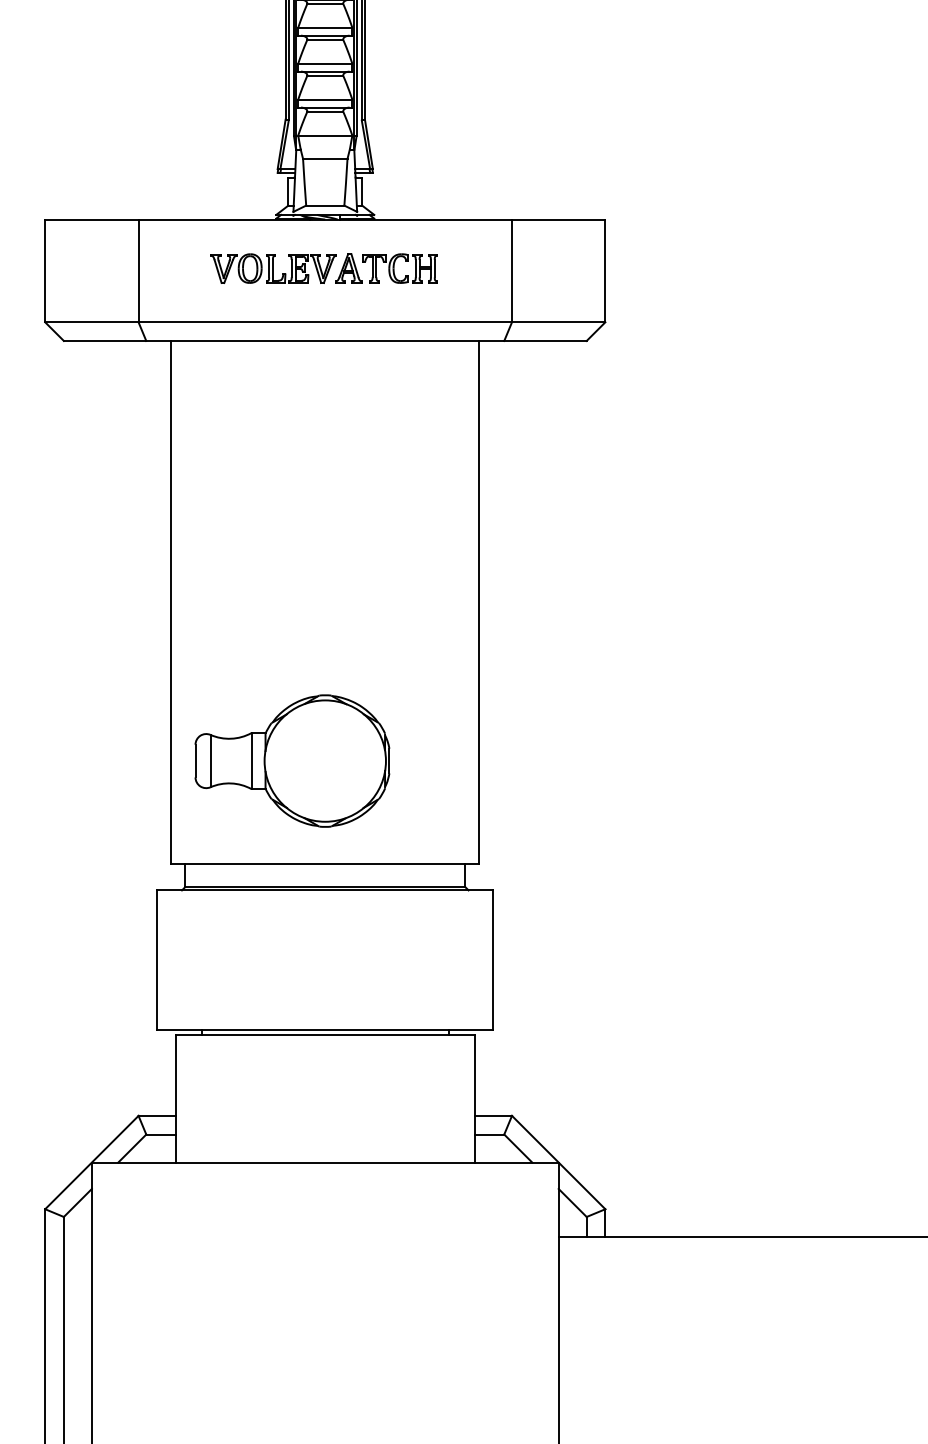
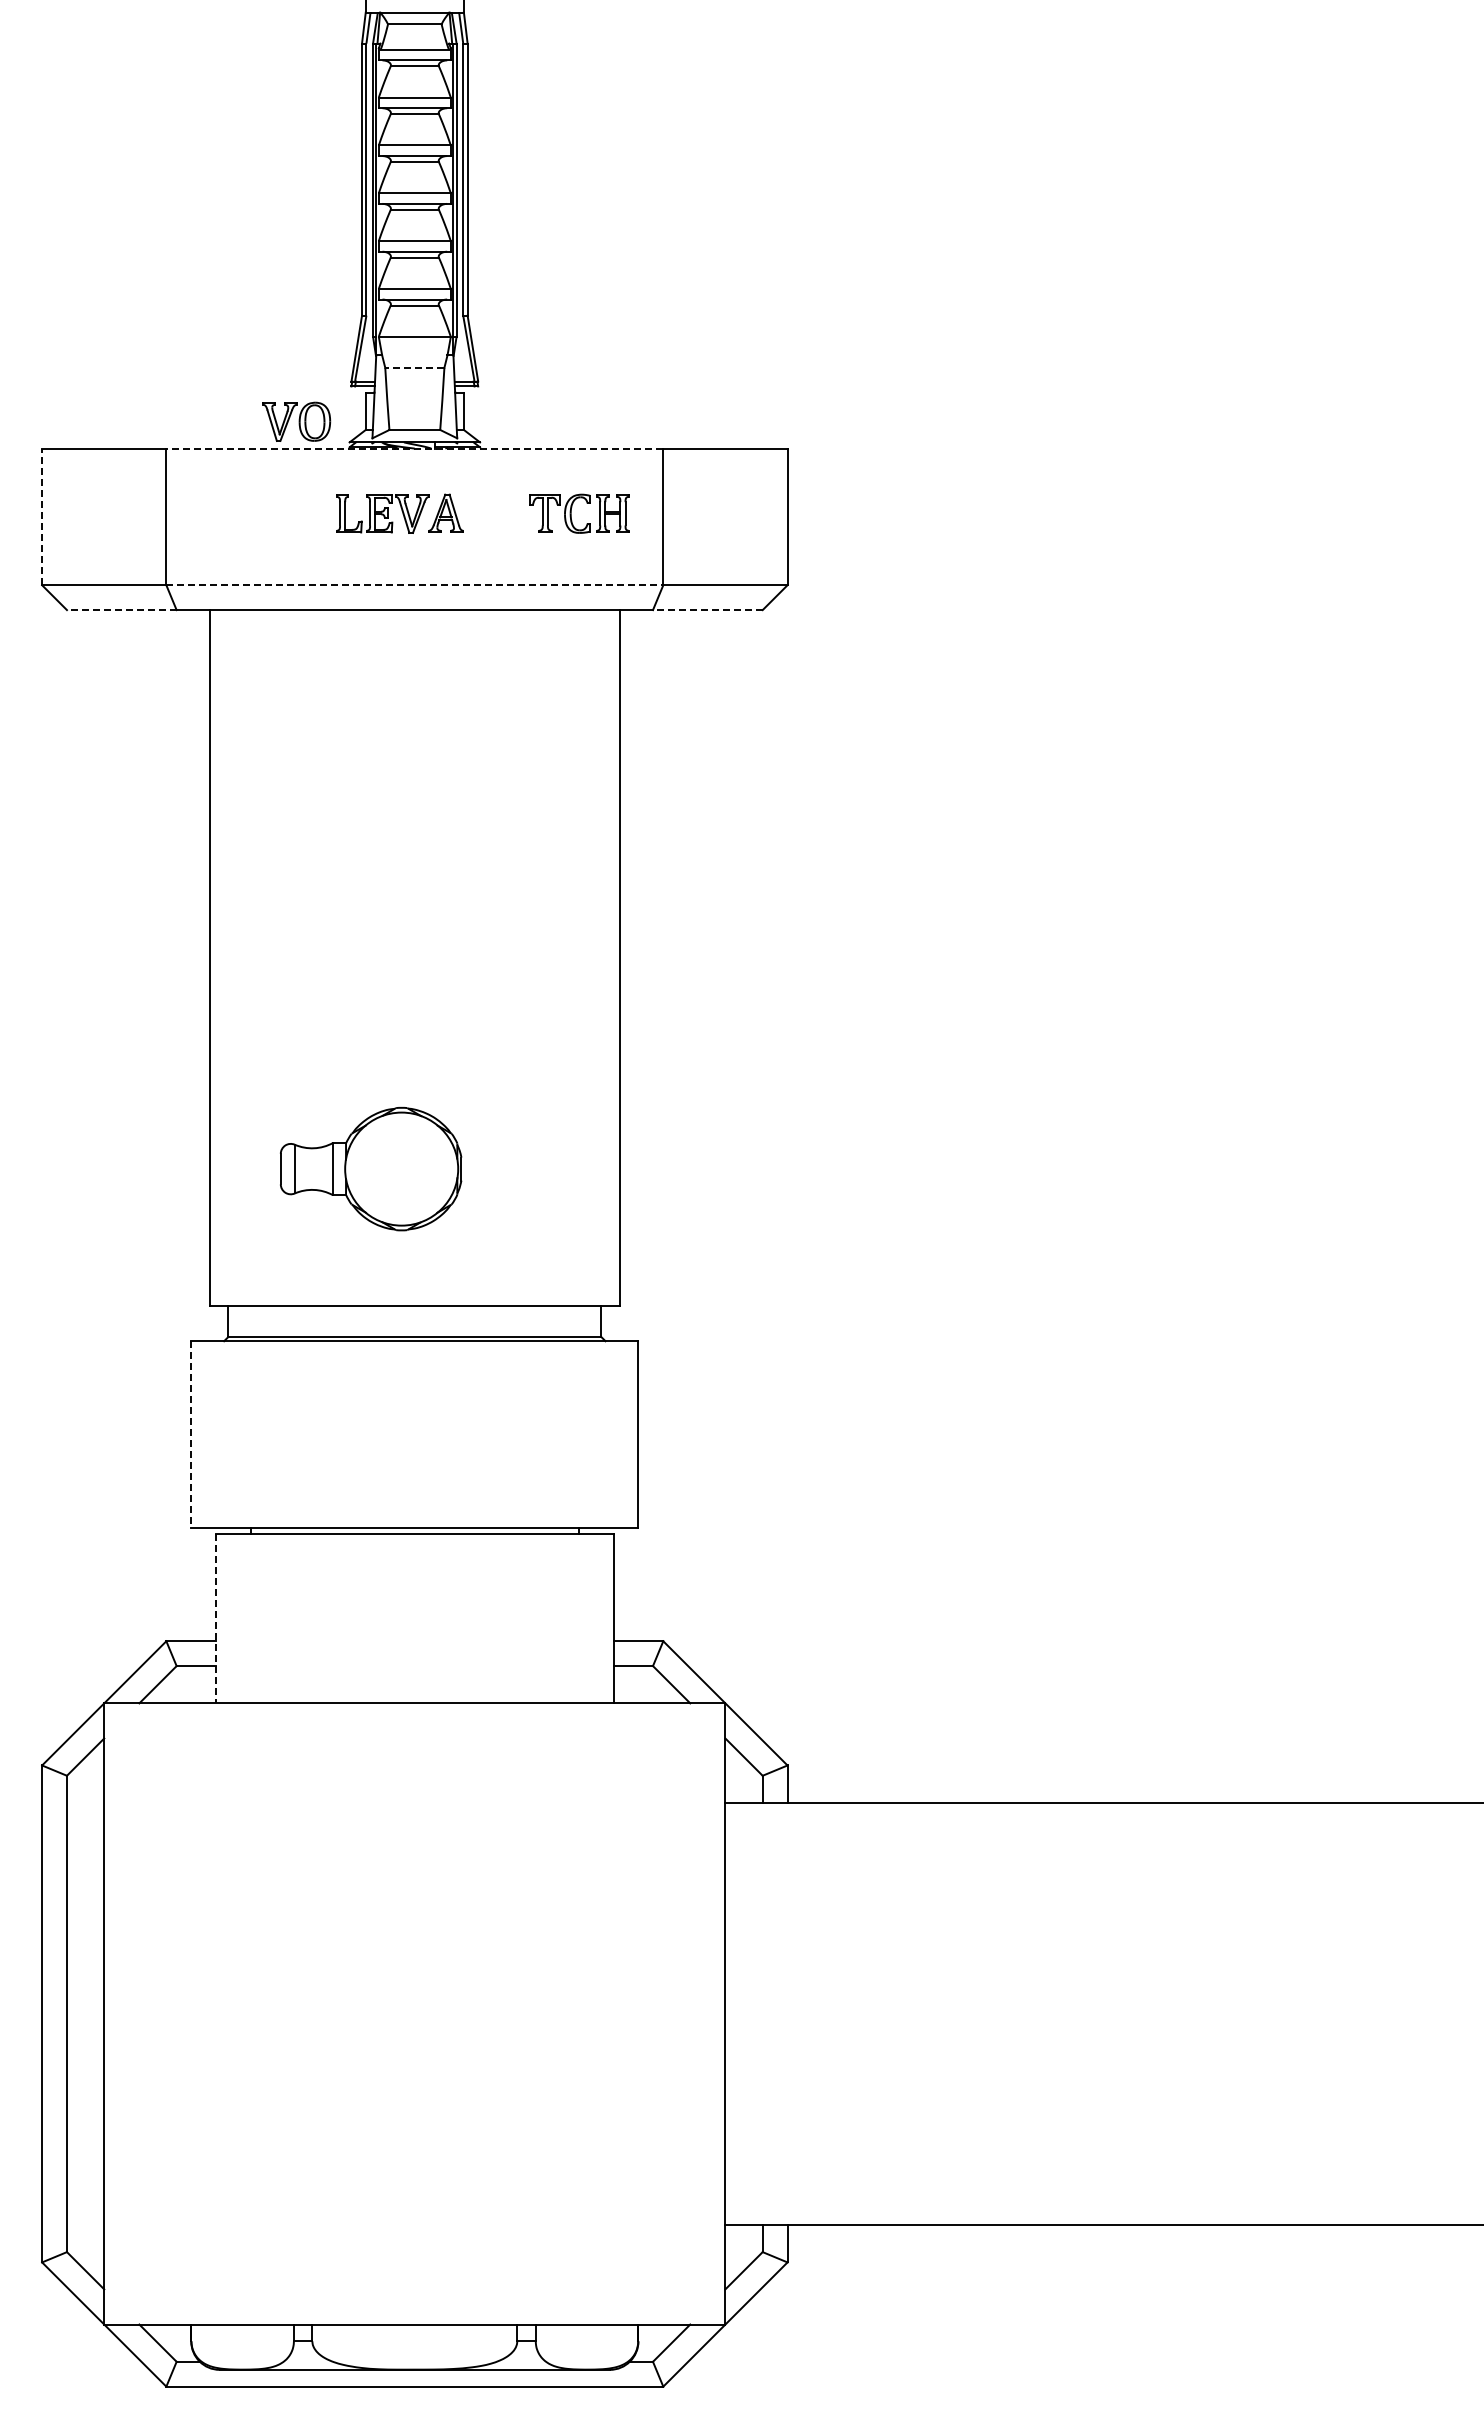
line: (325, 158) -> (414, 367), solid -> dashed
line: (325, 219) -> (414, 448), solid -> dashed
part: (236, 268) -> (296, 421), moved
part: (394, 268) -> (571, 513), moved
line: (45, 270) -> (42, 516), solid -> dashed
line: (325, 322) -> (415, 585), solid -> dashed
line: (104, 341) -> (121, 610), solid -> dashed
line: (545, 341) -> (707, 610), solid -> dashed
part: (291, 760) -> (370, 1168), size x0.7
line: (157, 960) -> (191, 1434), solid -> dashed
line: (176, 1098) -> (216, 1618), solid -> dashed

